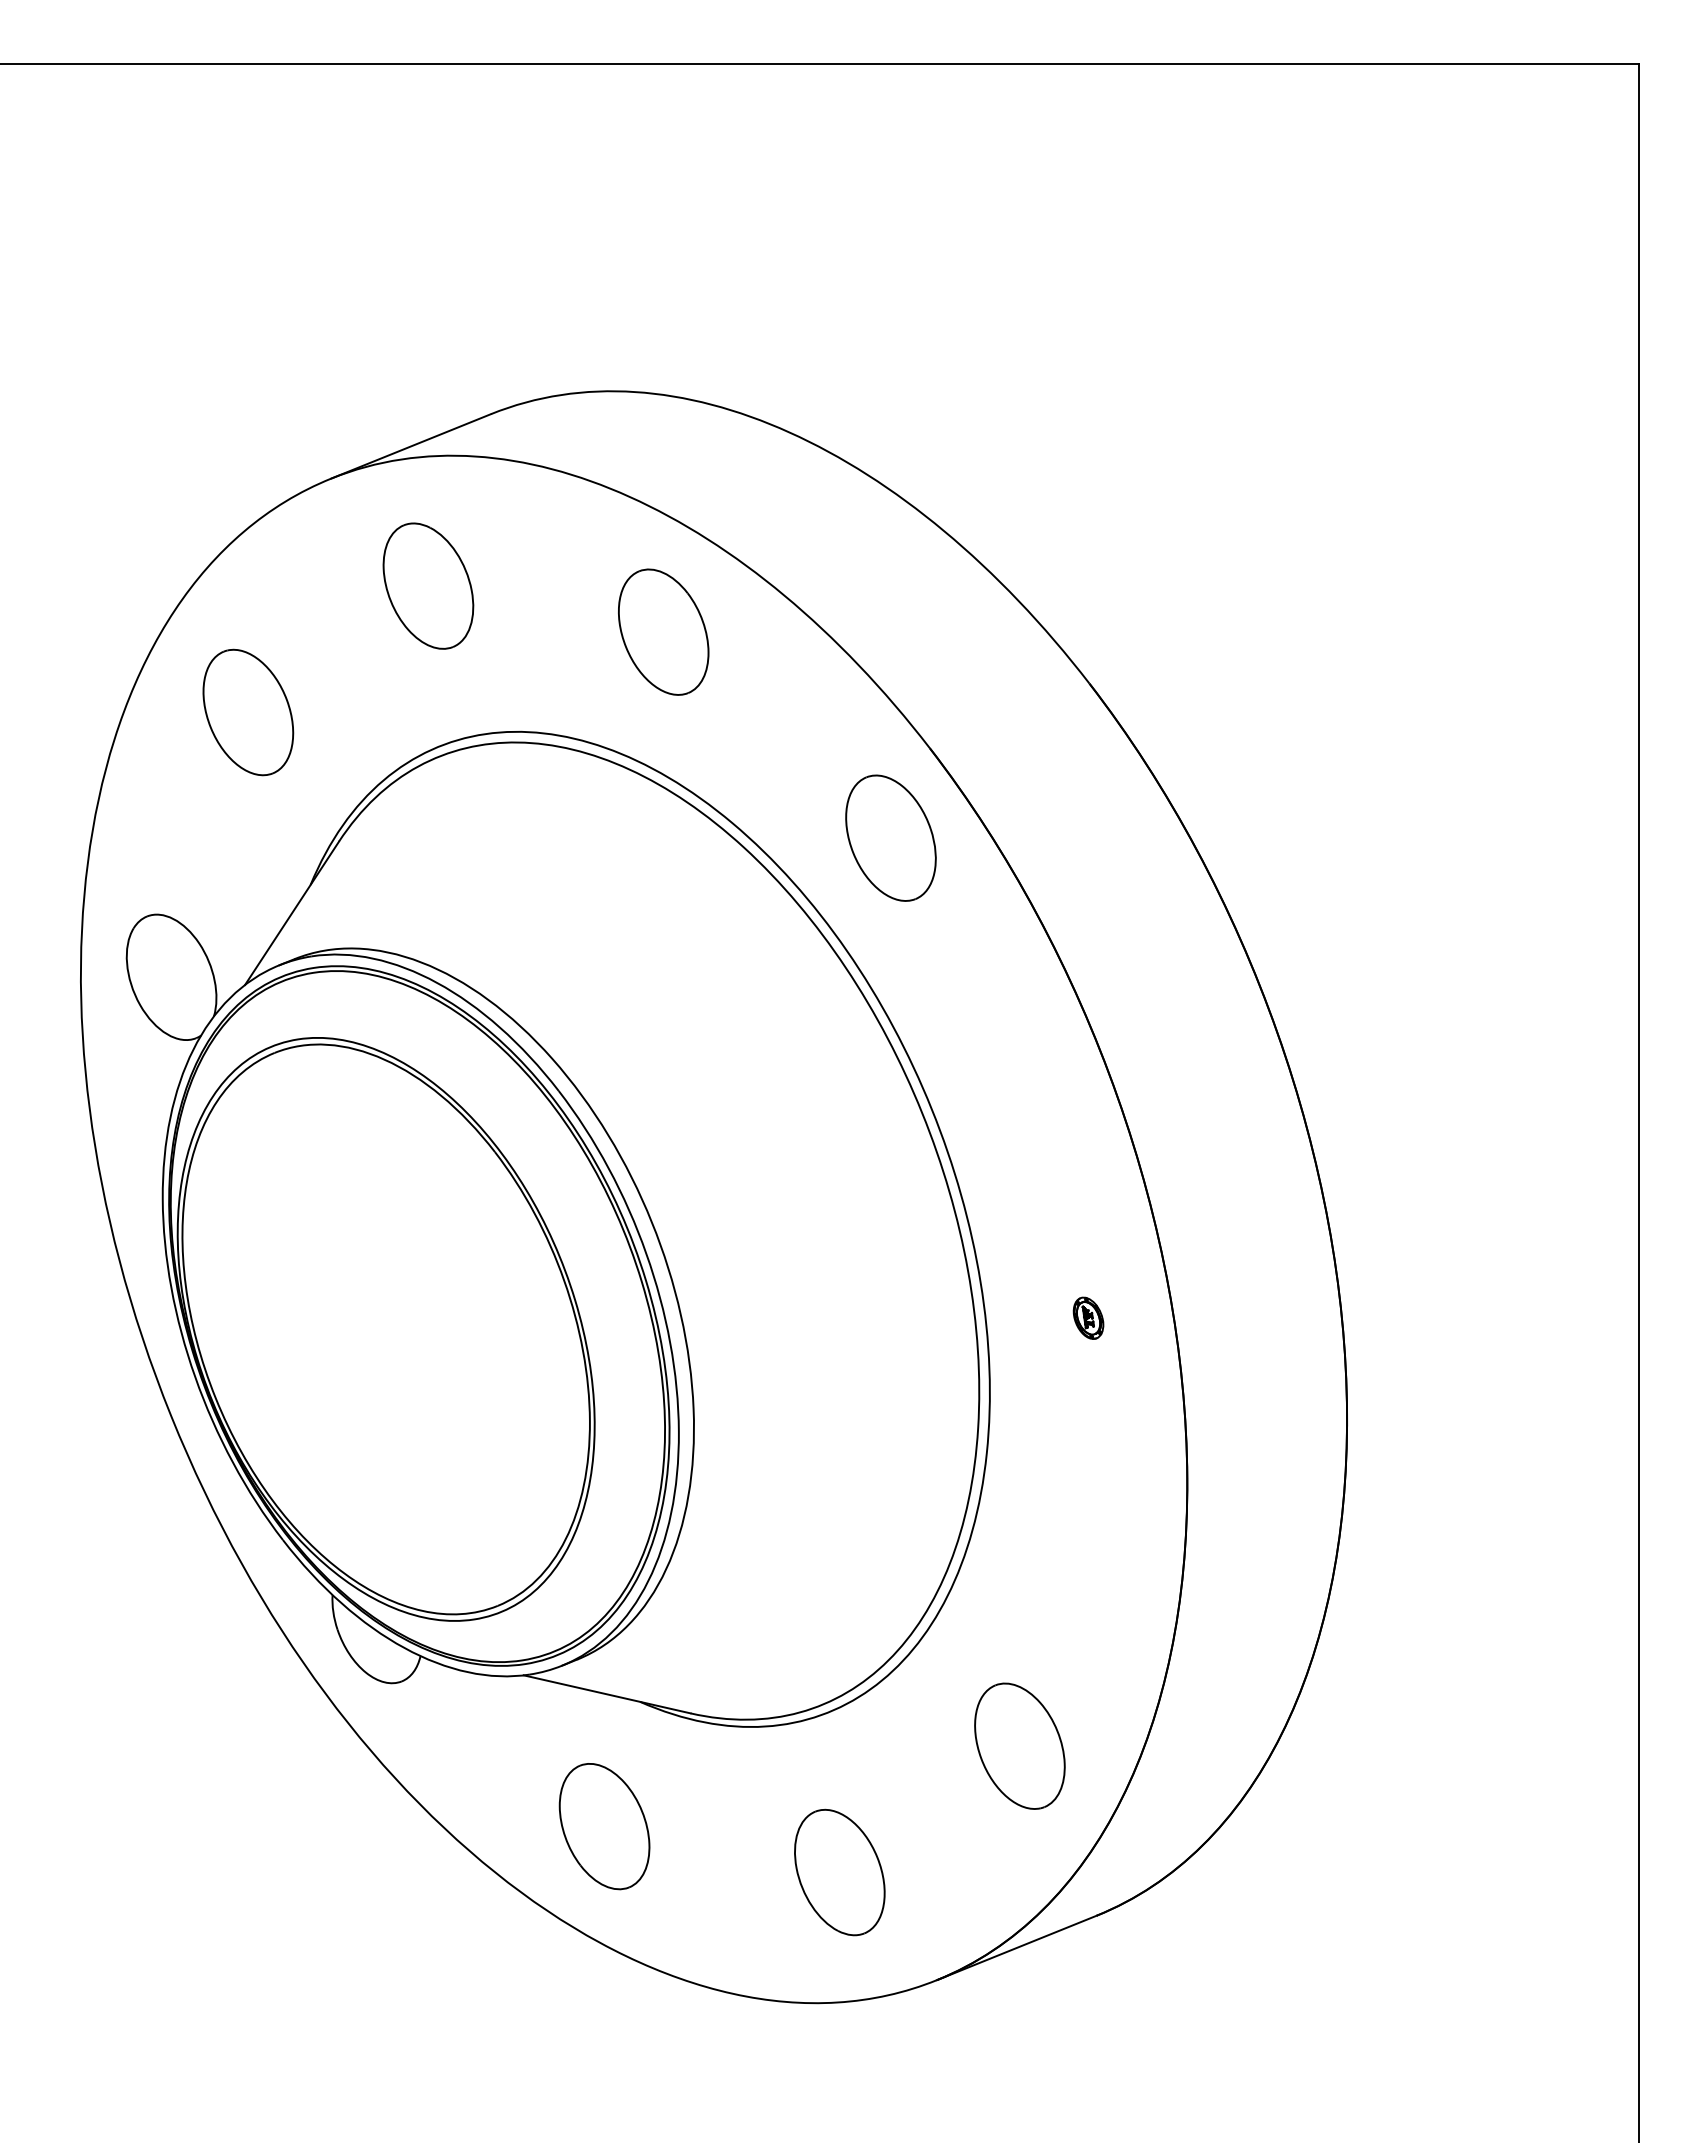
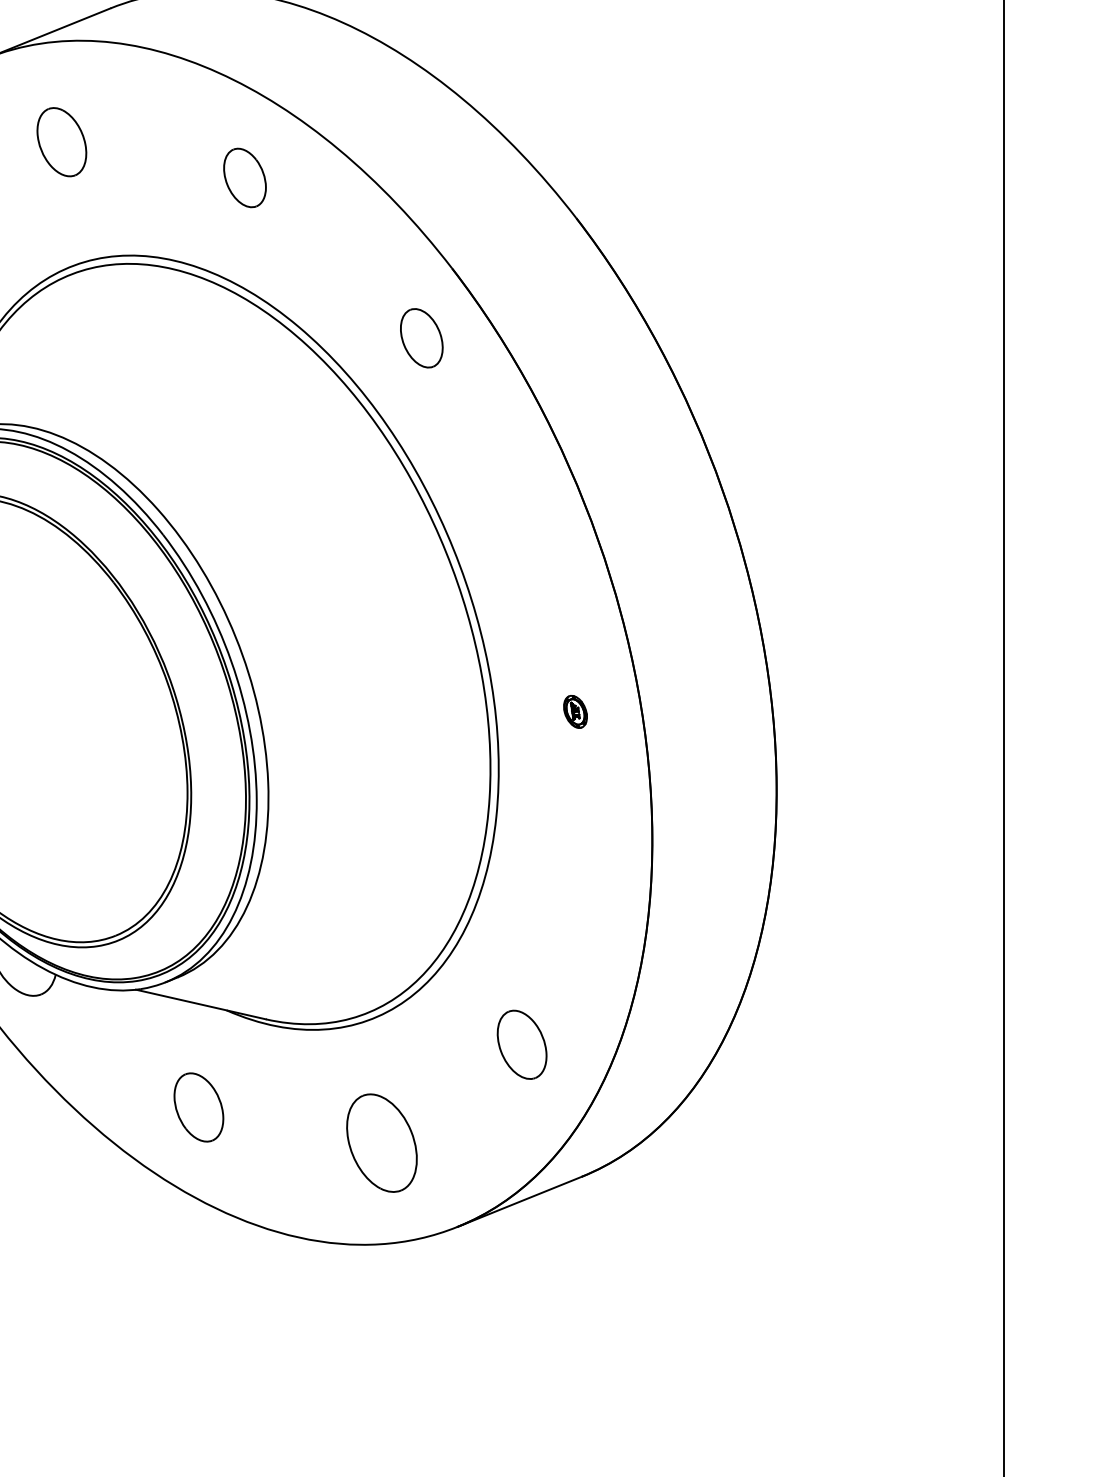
part: (428, 585) -> (61, 141), size x0.7
part: (663, 631) -> (244, 177), size x0.6
part: (890, 837) -> (421, 337), size x0.6
part: (1019, 1745) -> (521, 1044), size x0.7
part: (604, 1826) -> (198, 1107), size x0.7

